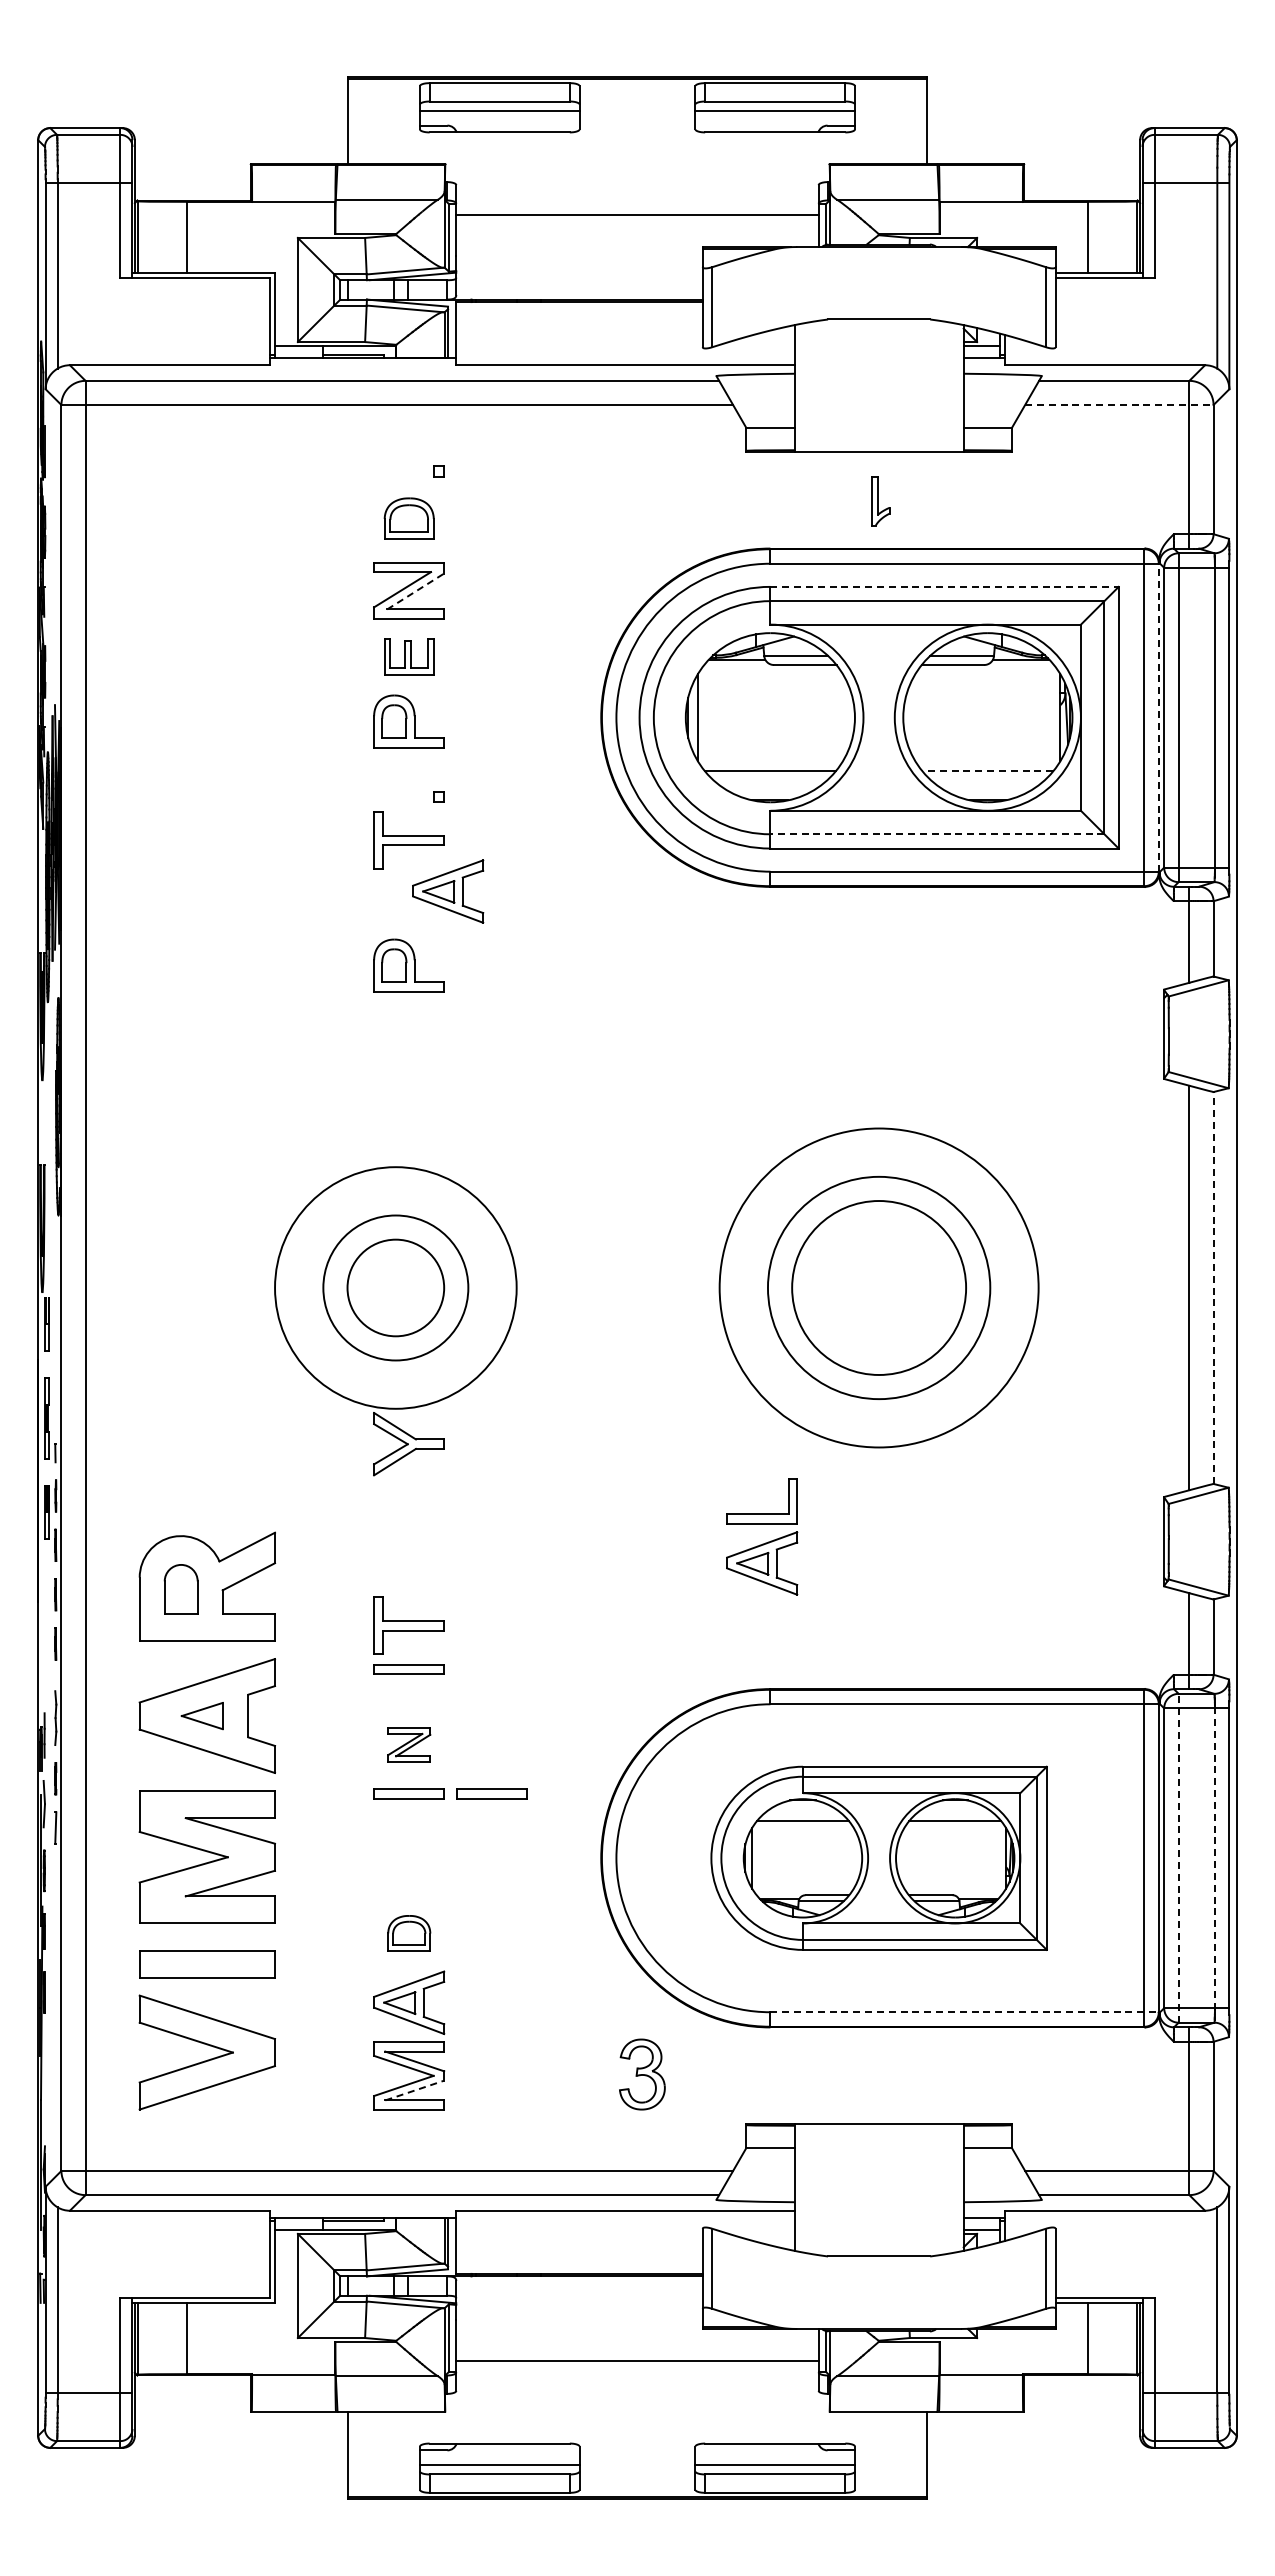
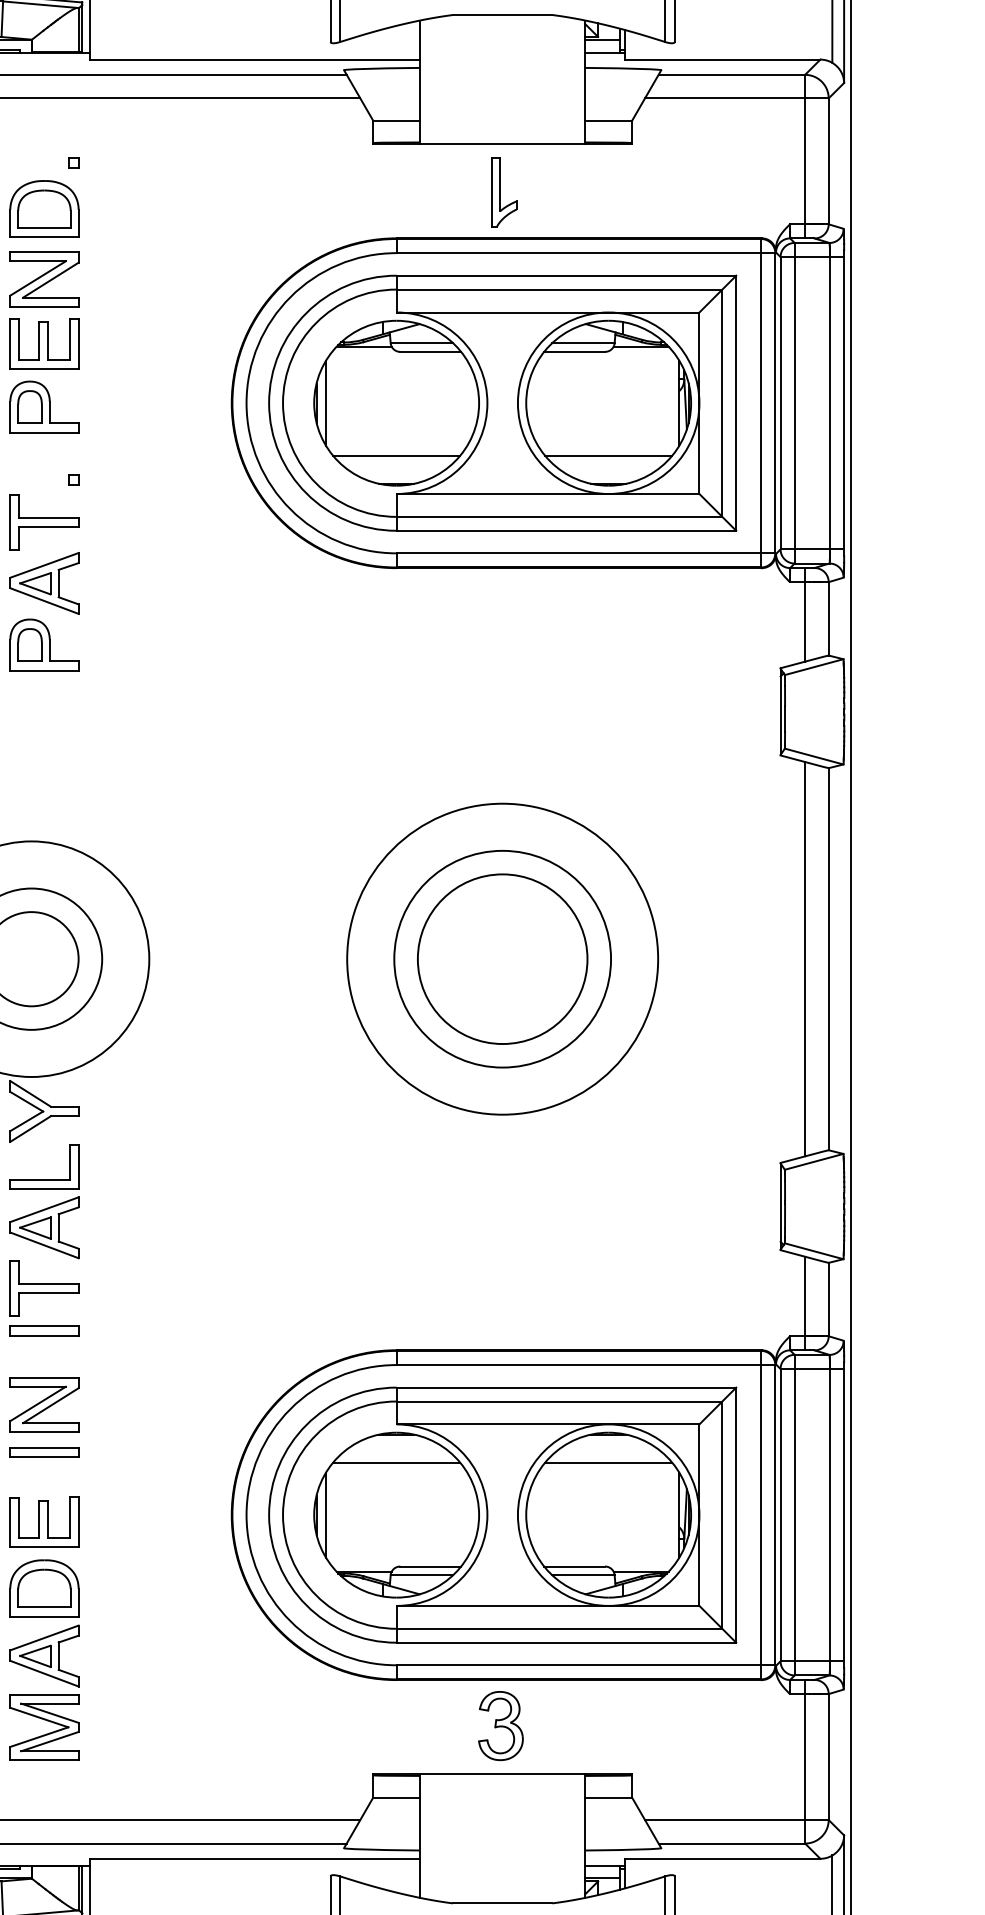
line: (1119, 405) -> (737, 98), dashed -> solid
part: (880, 500) -> (504, 191), size x1.43
part: (409, 518) -> (44, 209), size x1.43
line: (945, 586) -> (567, 275), dashed -> solid
line: (415, 591) -> (50, 280), dashed -> solid
part: (408, 656) -> (43, 343), size x1.43
line: (1158, 717) -> (775, 403), dashed -> solid
line: (987, 771) -> (608, 455), dashed -> solid
line: (936, 834) -> (558, 517), dashed -> solid
part: (448, 891) -> (44, 583), moved
line: (1213, 1288) -> (828, 959), dashed -> solid
part: (765, 1542) -> (47, 1207), moved
part: (409, 1744) -> (44, 1404), size x1.67
part: (491, 1793) -> (124, 1452), removed
line: (1178, 1857) -> (794, 1514), dashed -> solid
part: (878, 1858) -> (502, 1515), size x1.43
line: (1214, 1858) -> (829, 1515), dashed -> solid
part: (408, 1865) -> (43, 1522), added
part: (409, 1932) -> (44, 1587), size x1.67
line: (965, 2012) -> (586, 1665), dashed -> solid
part: (642, 2074) -> (501, 1725), moved
line: (414, 2090) -> (49, 1741), dashed -> solid

